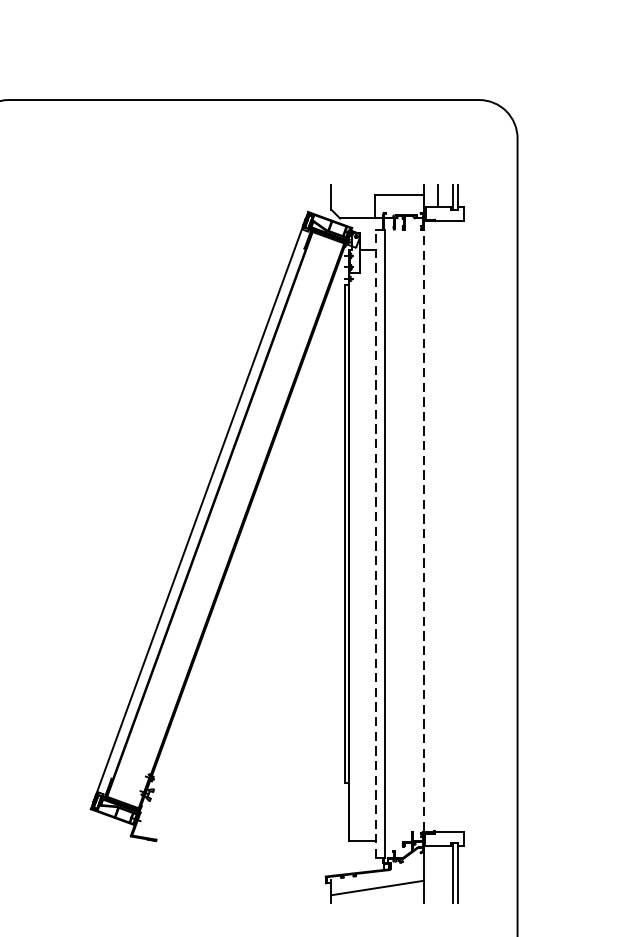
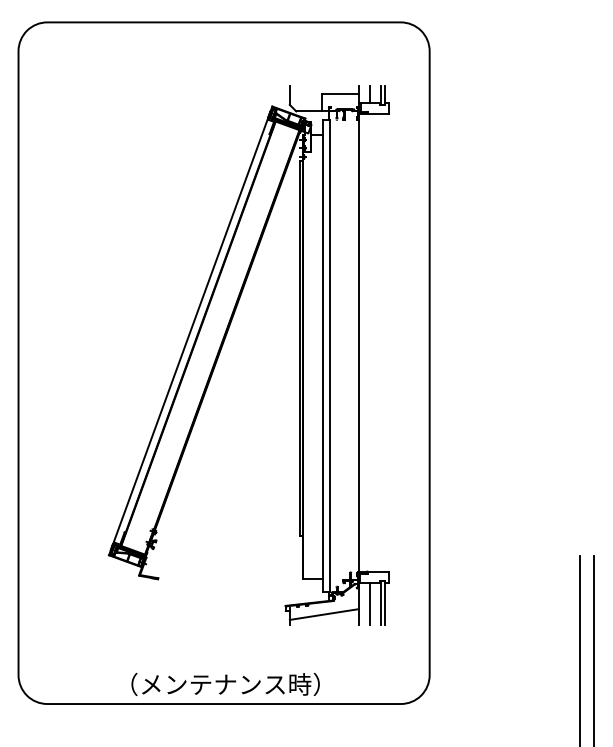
line: (422, 530) -> (358, 345), dashed -> solid
line: (376, 544) -> (323, 356), dashed -> solid
line: (437, 874) -> (369, 604), added

